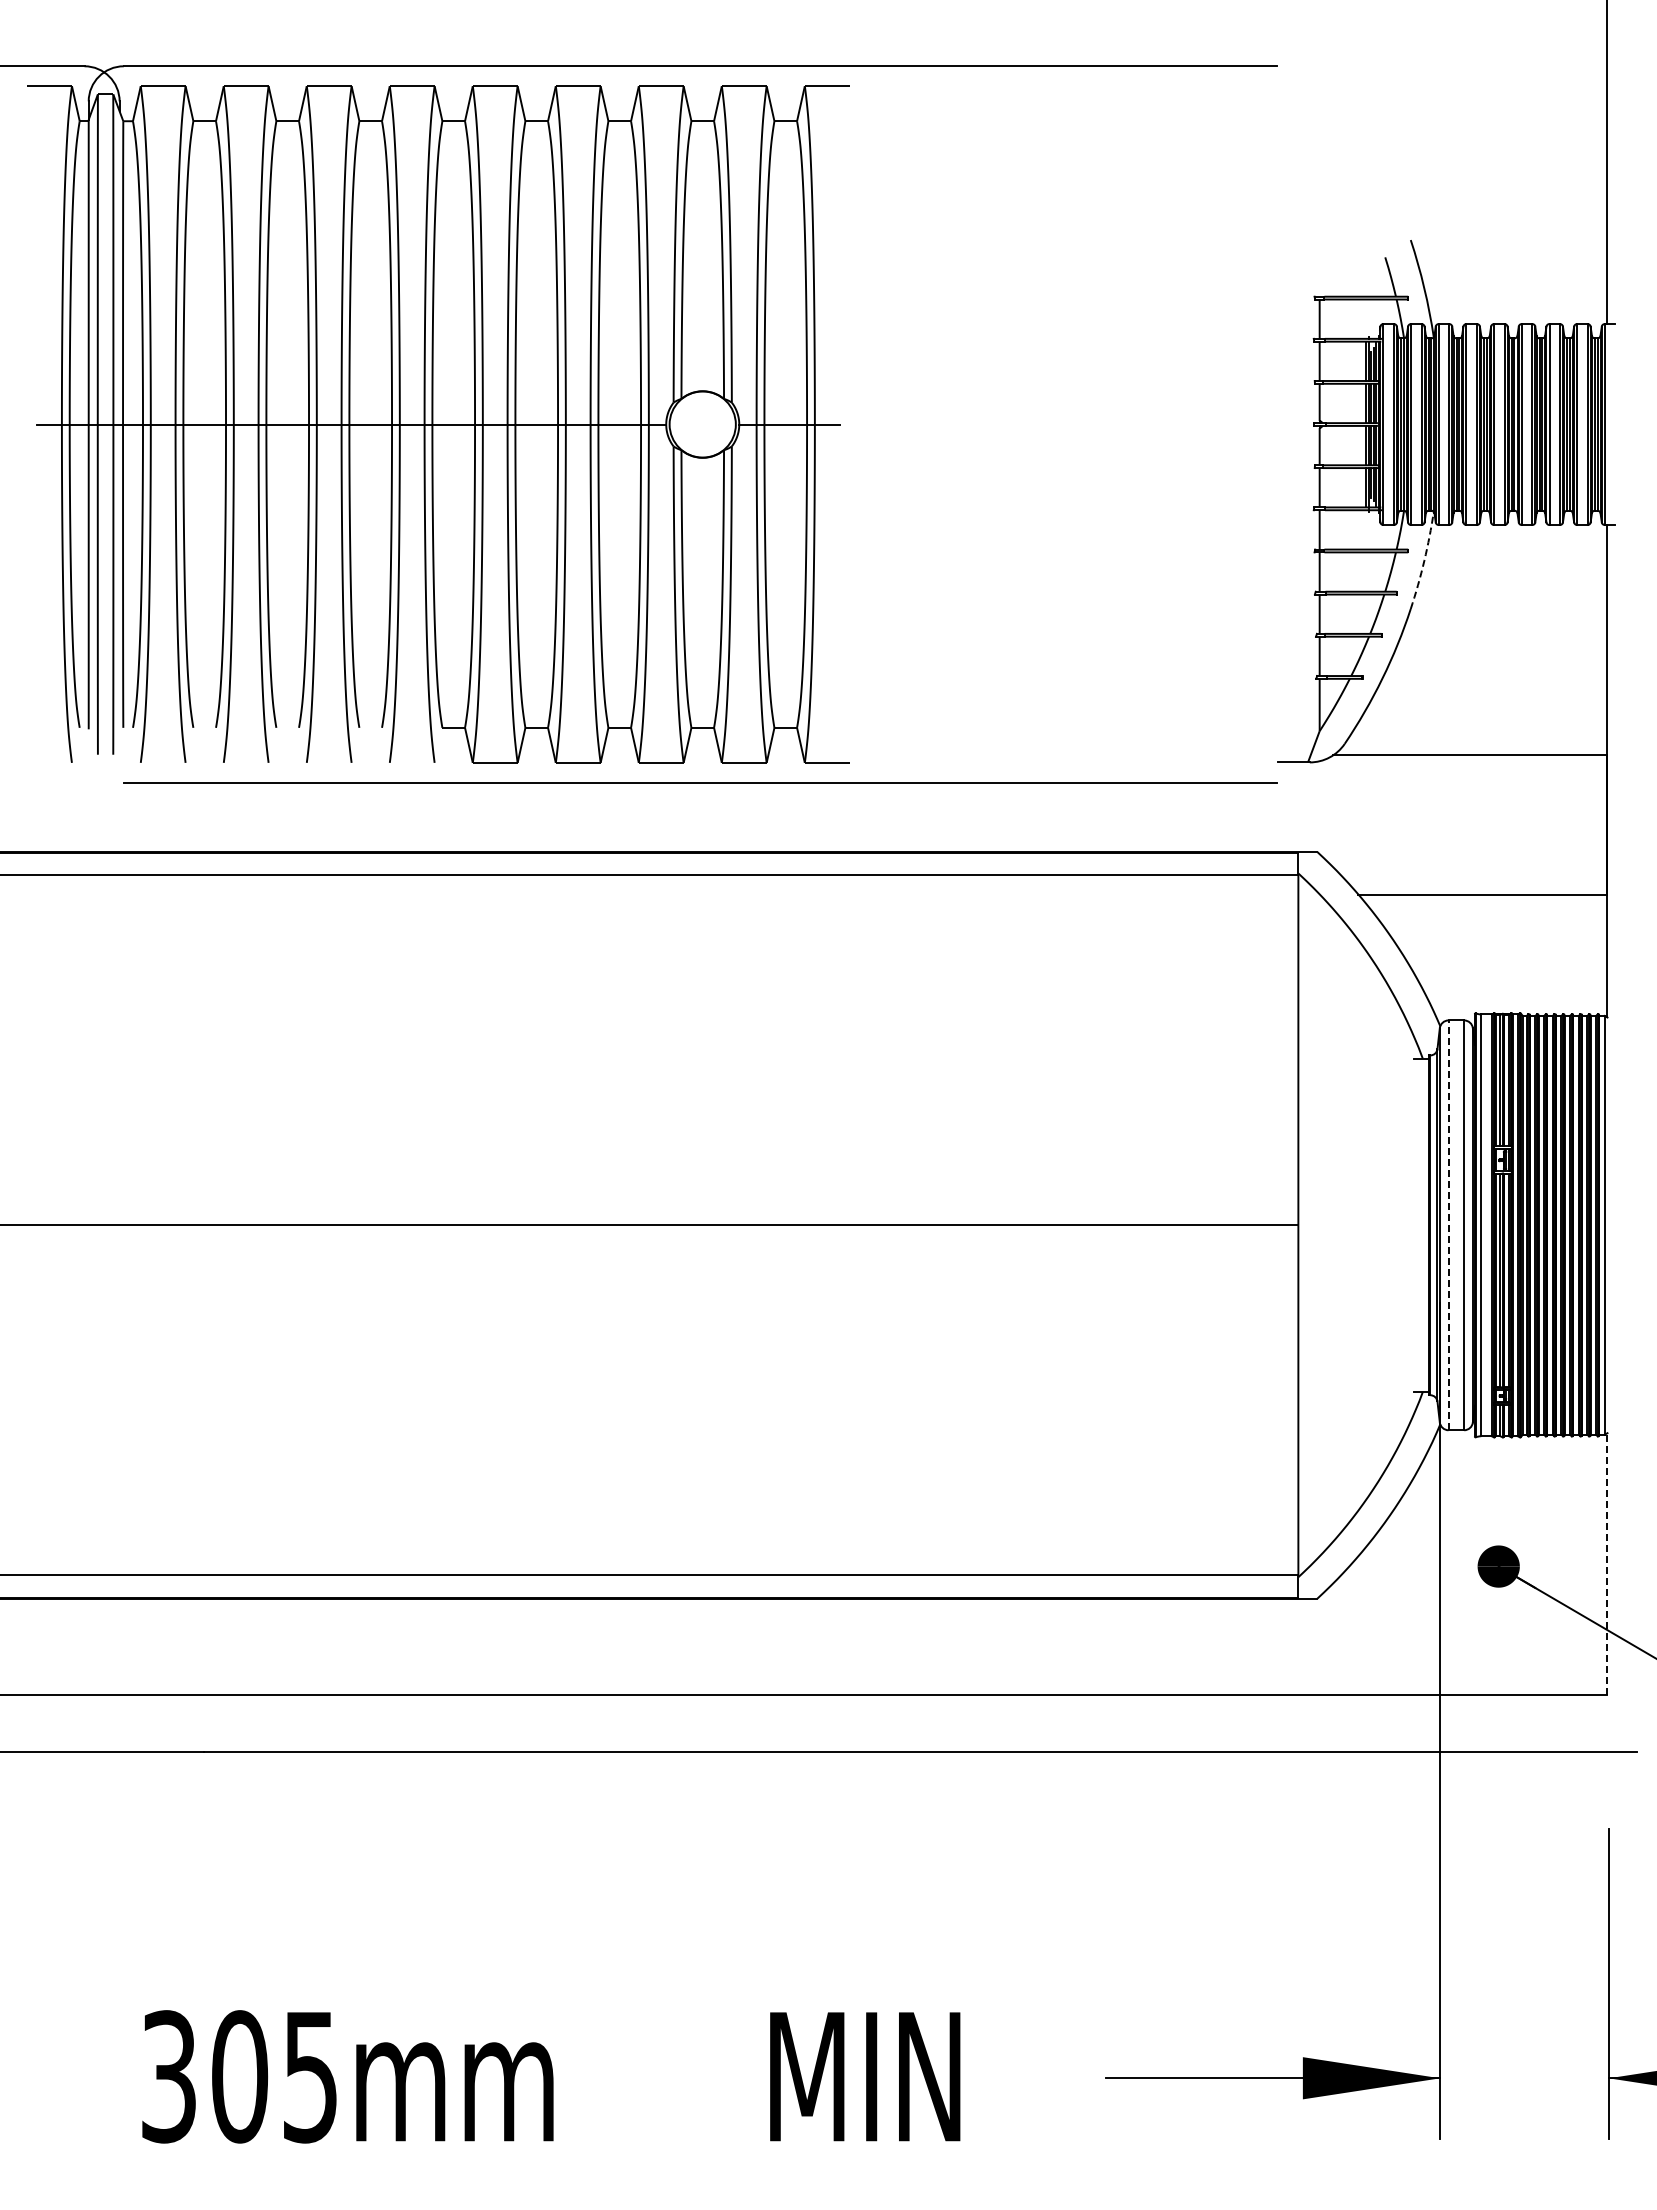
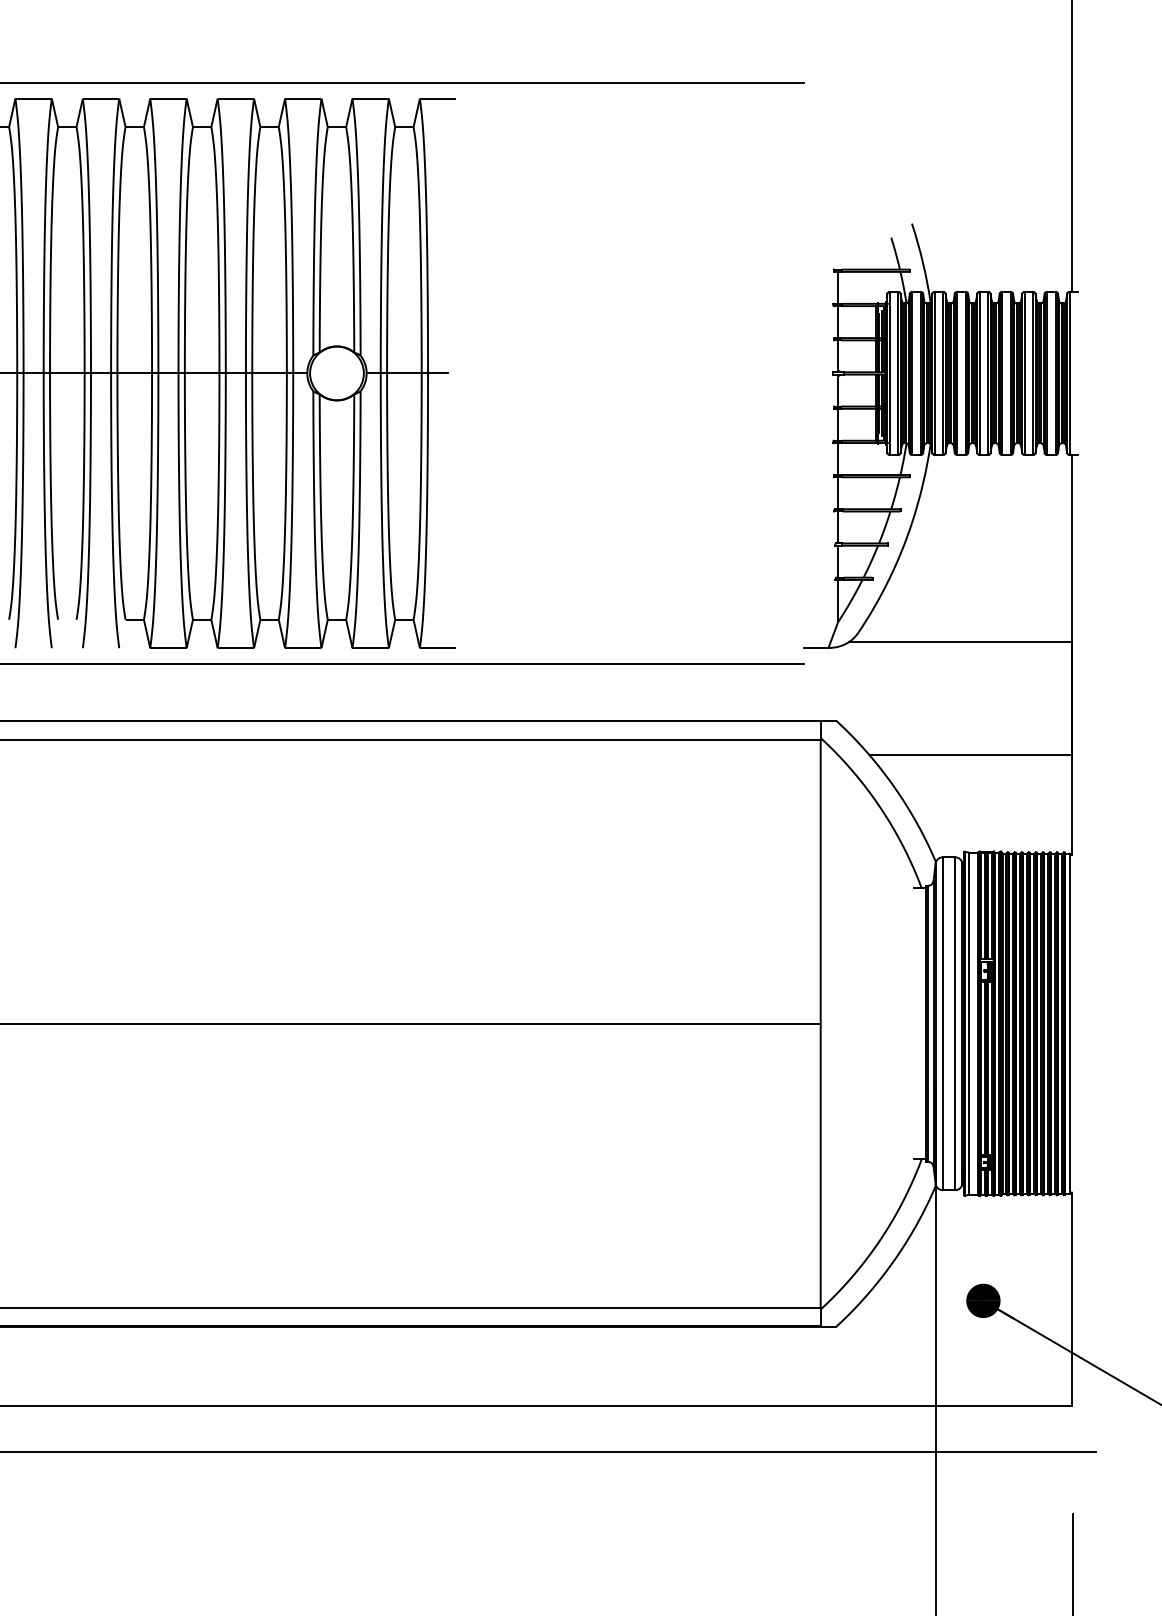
arc: (1424, 560) -> (923, 483), dashed -> solid
line: (1448, 1225) -> (942, 1023), dashed -> solid
line: (1607, 1563) -> (1071, 1298), dashed -> solid

